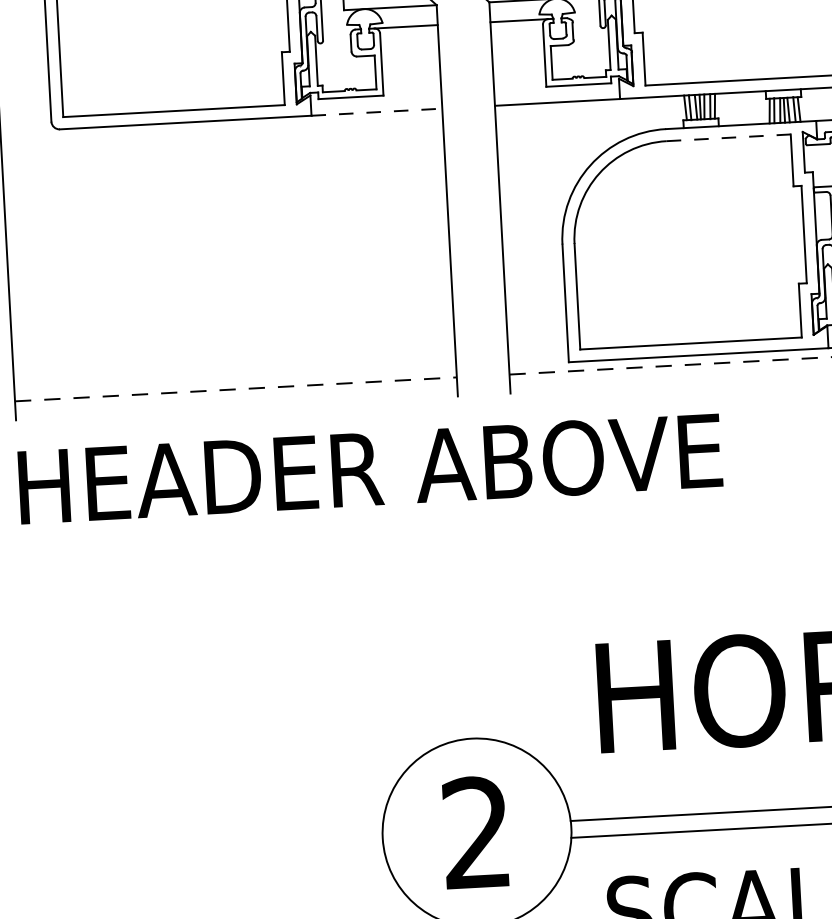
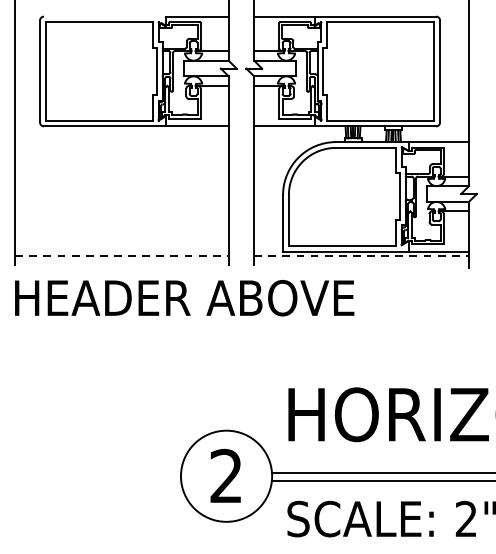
line: (377, 112) -> (197, 126), dashed -> solid
line: (727, 136) -> (365, 147), dashed -> solid

